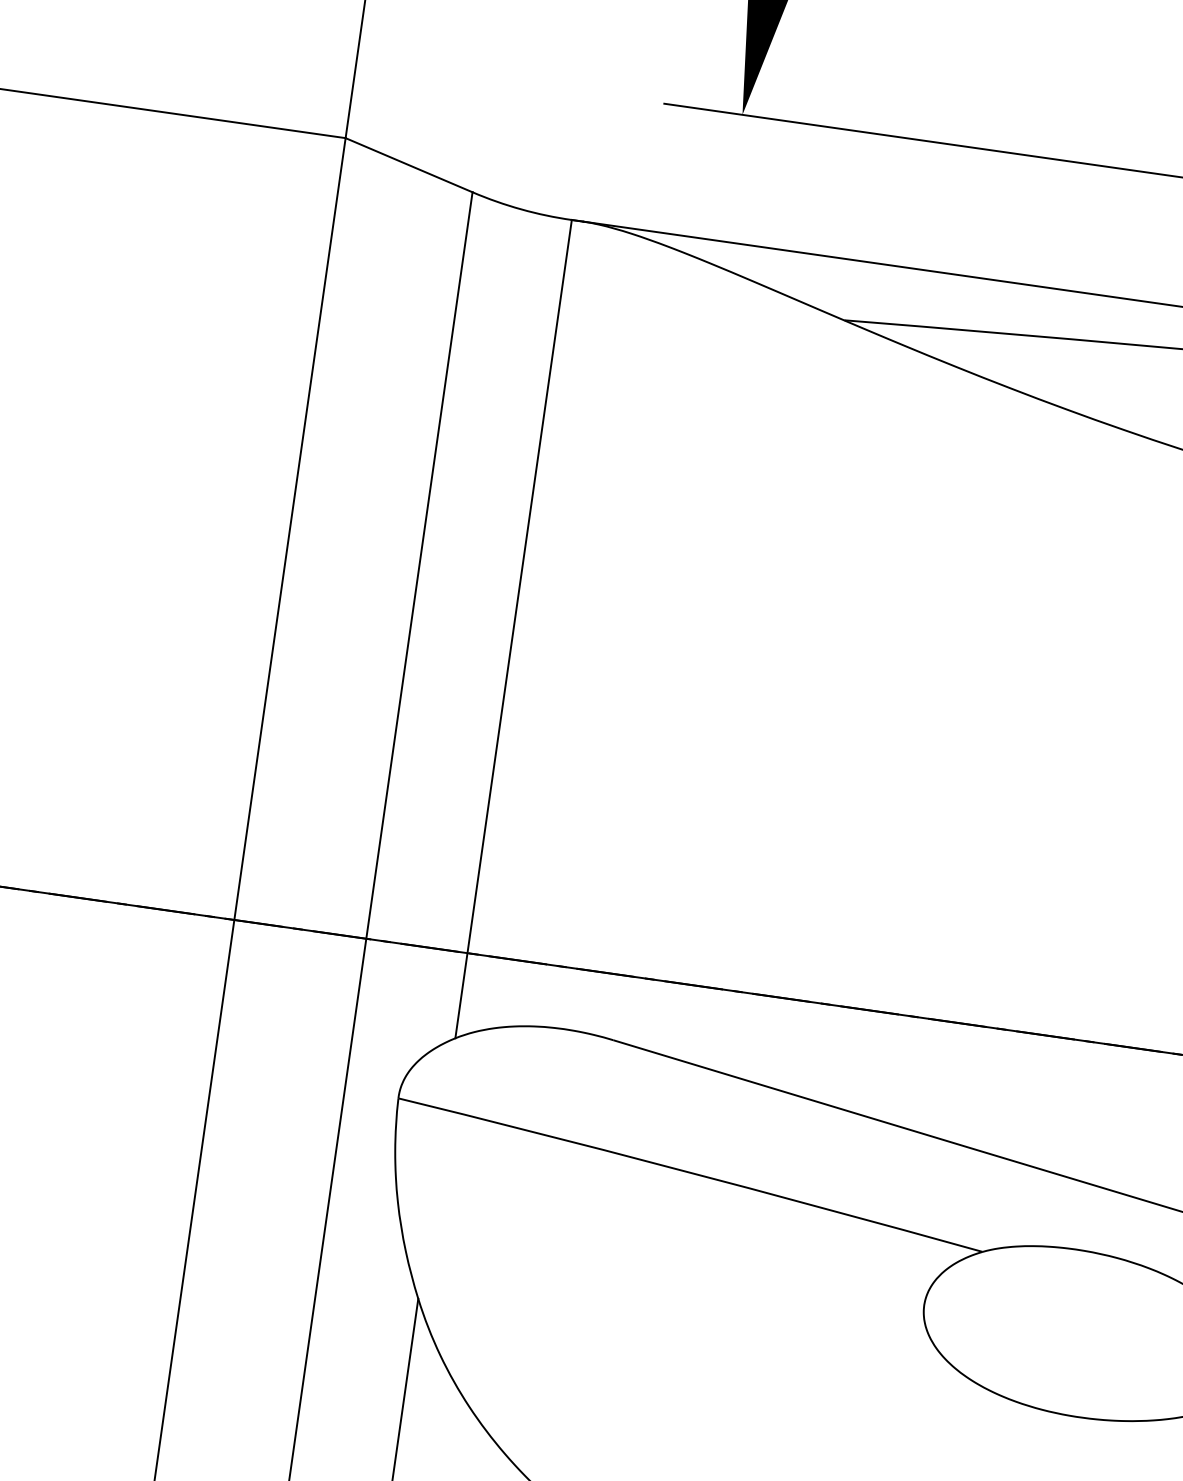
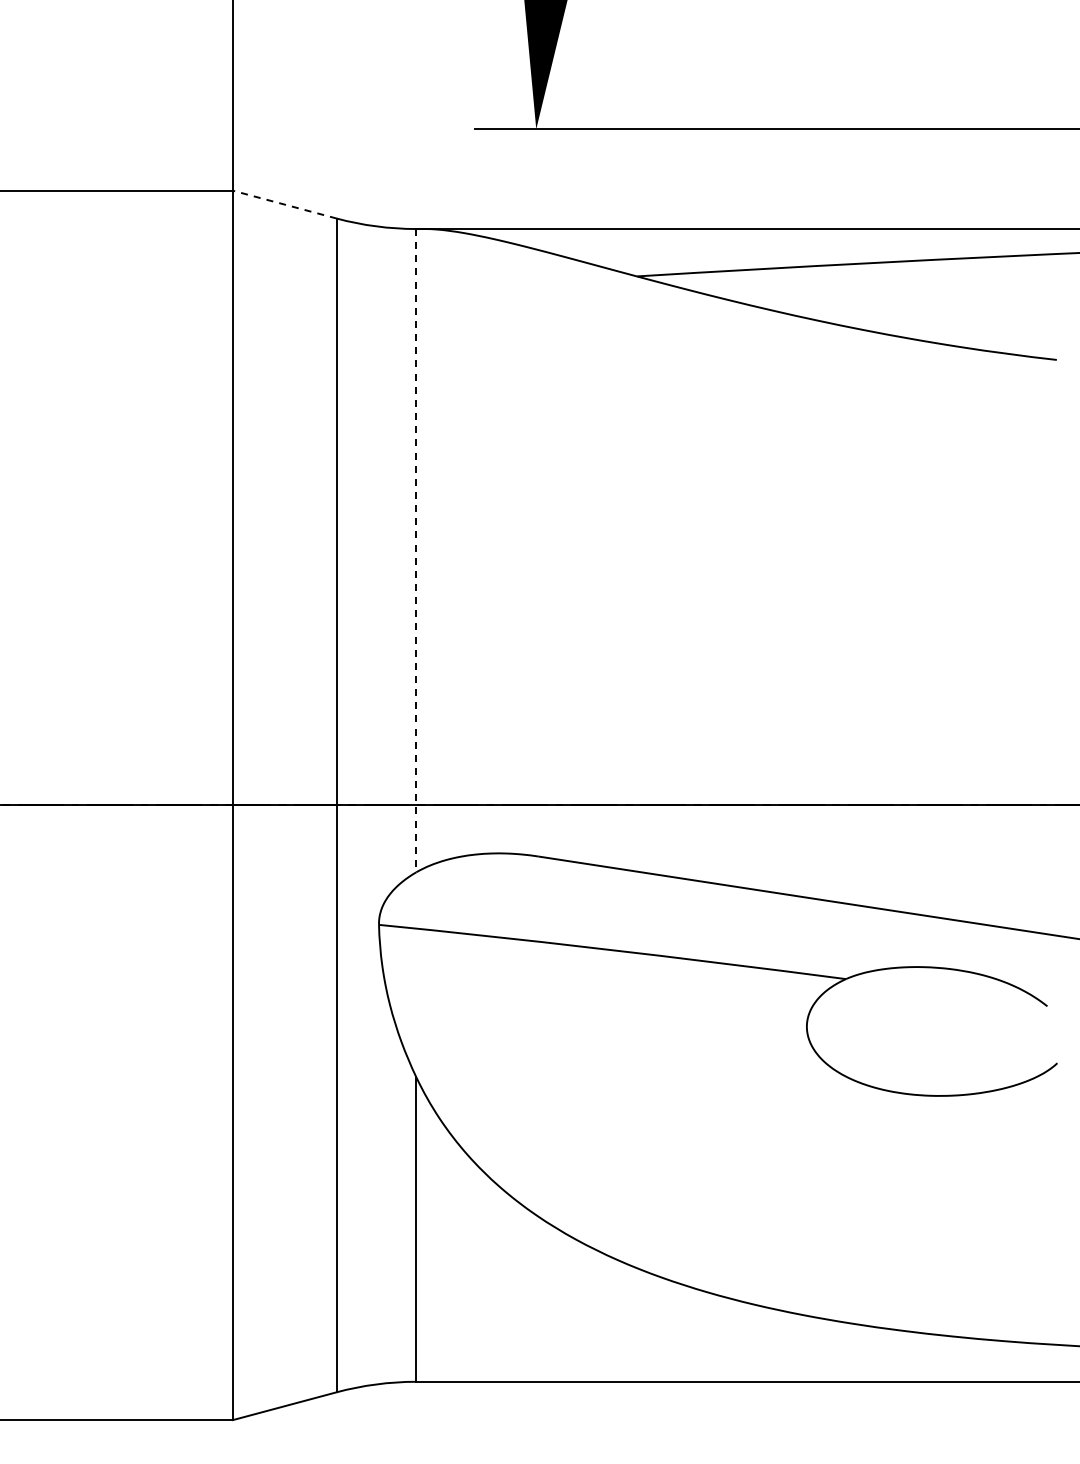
line: (408, 164) -> (284, 204), solid -> dashed
line: (513, 628) -> (416, 550), solid -> dashed

